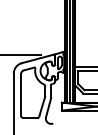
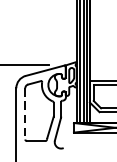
line: (21, 95) -> (25, 114), solid -> dashed

